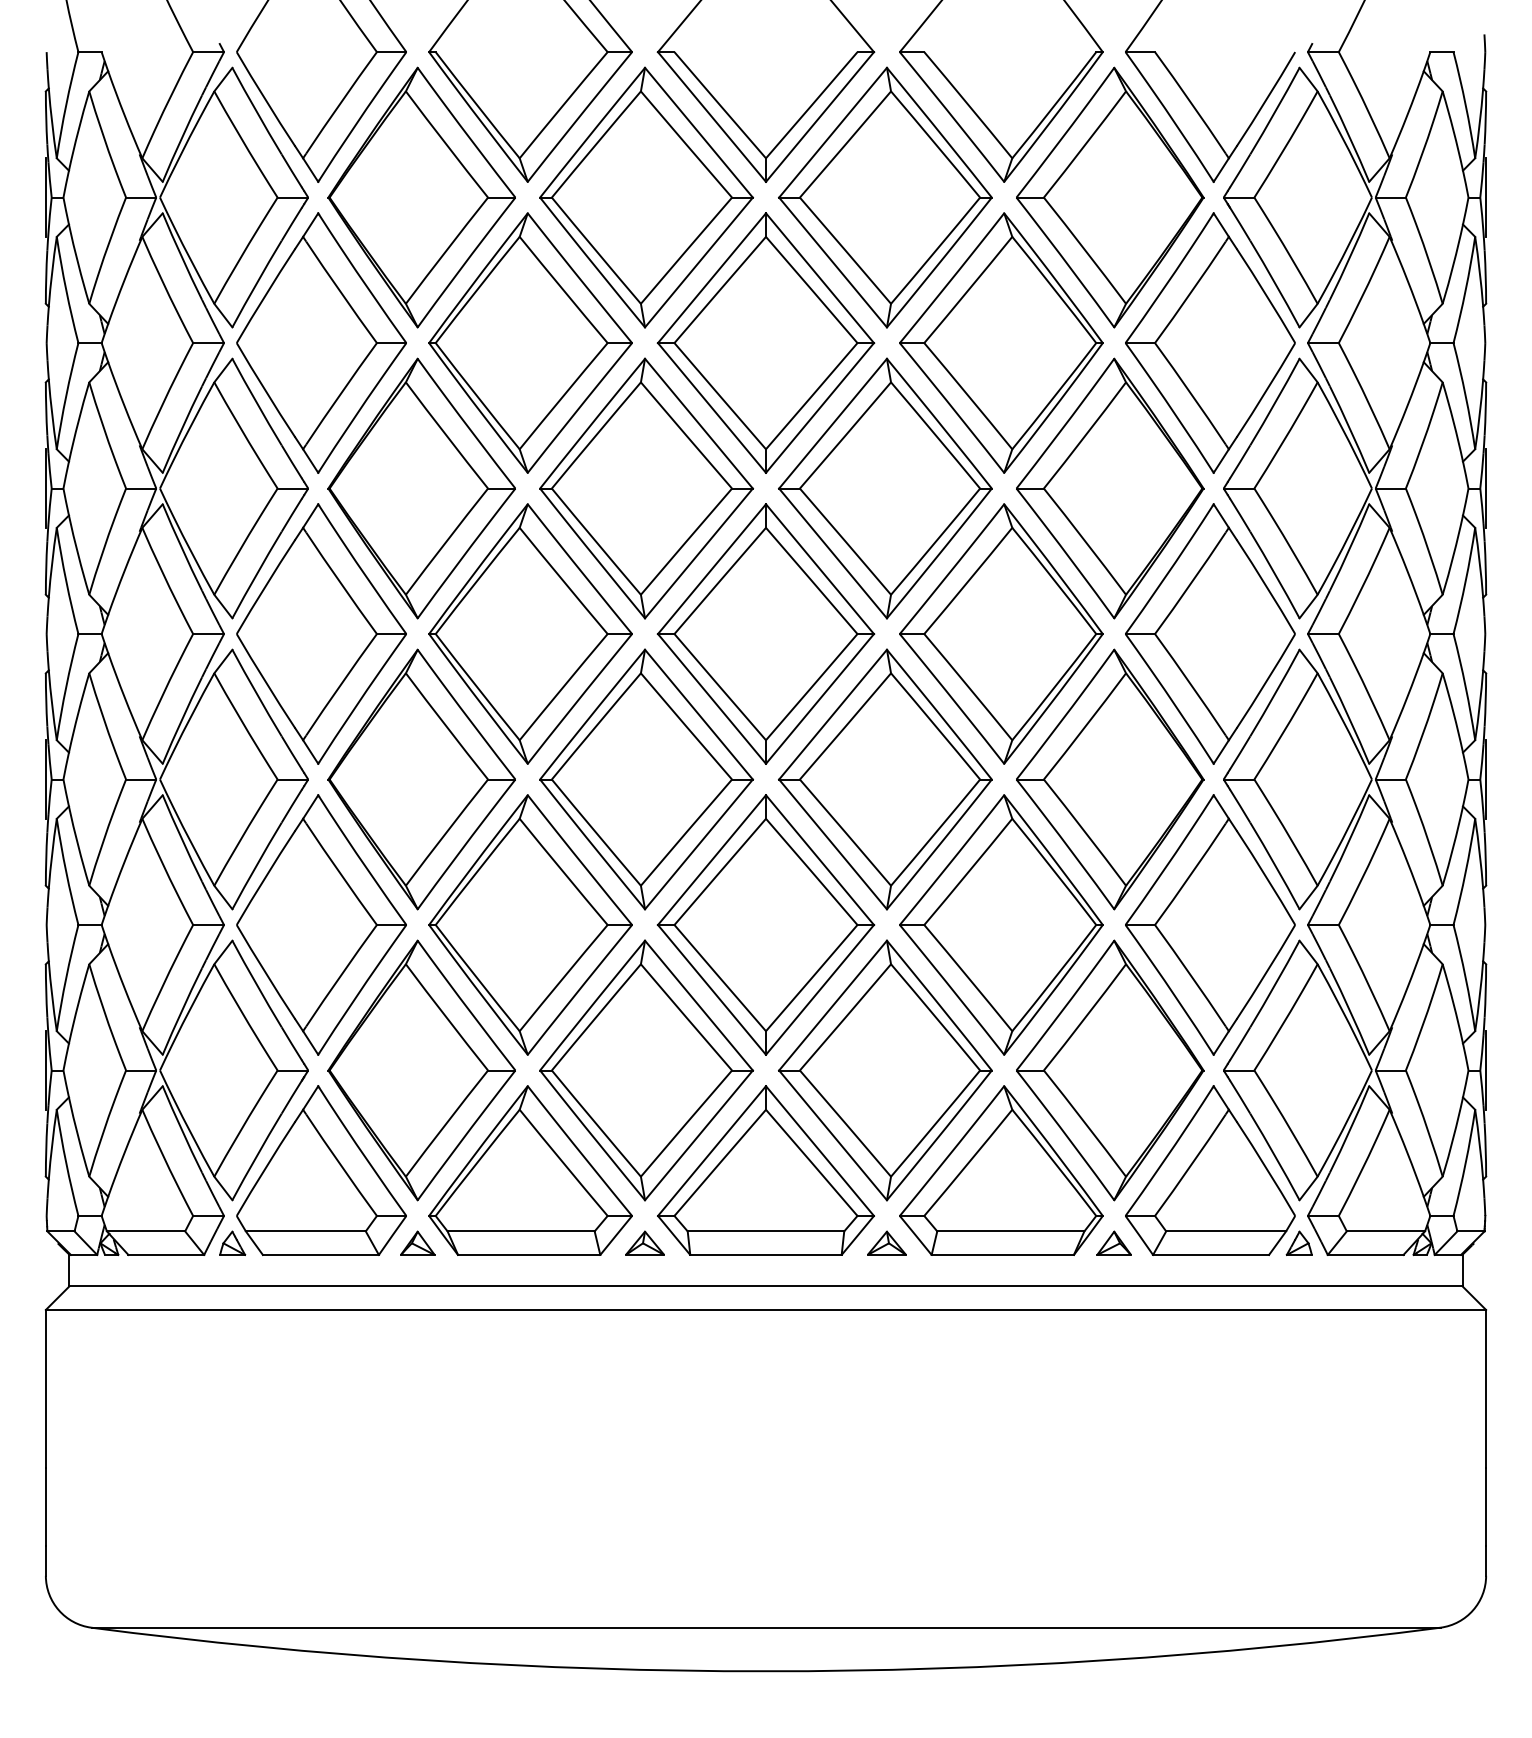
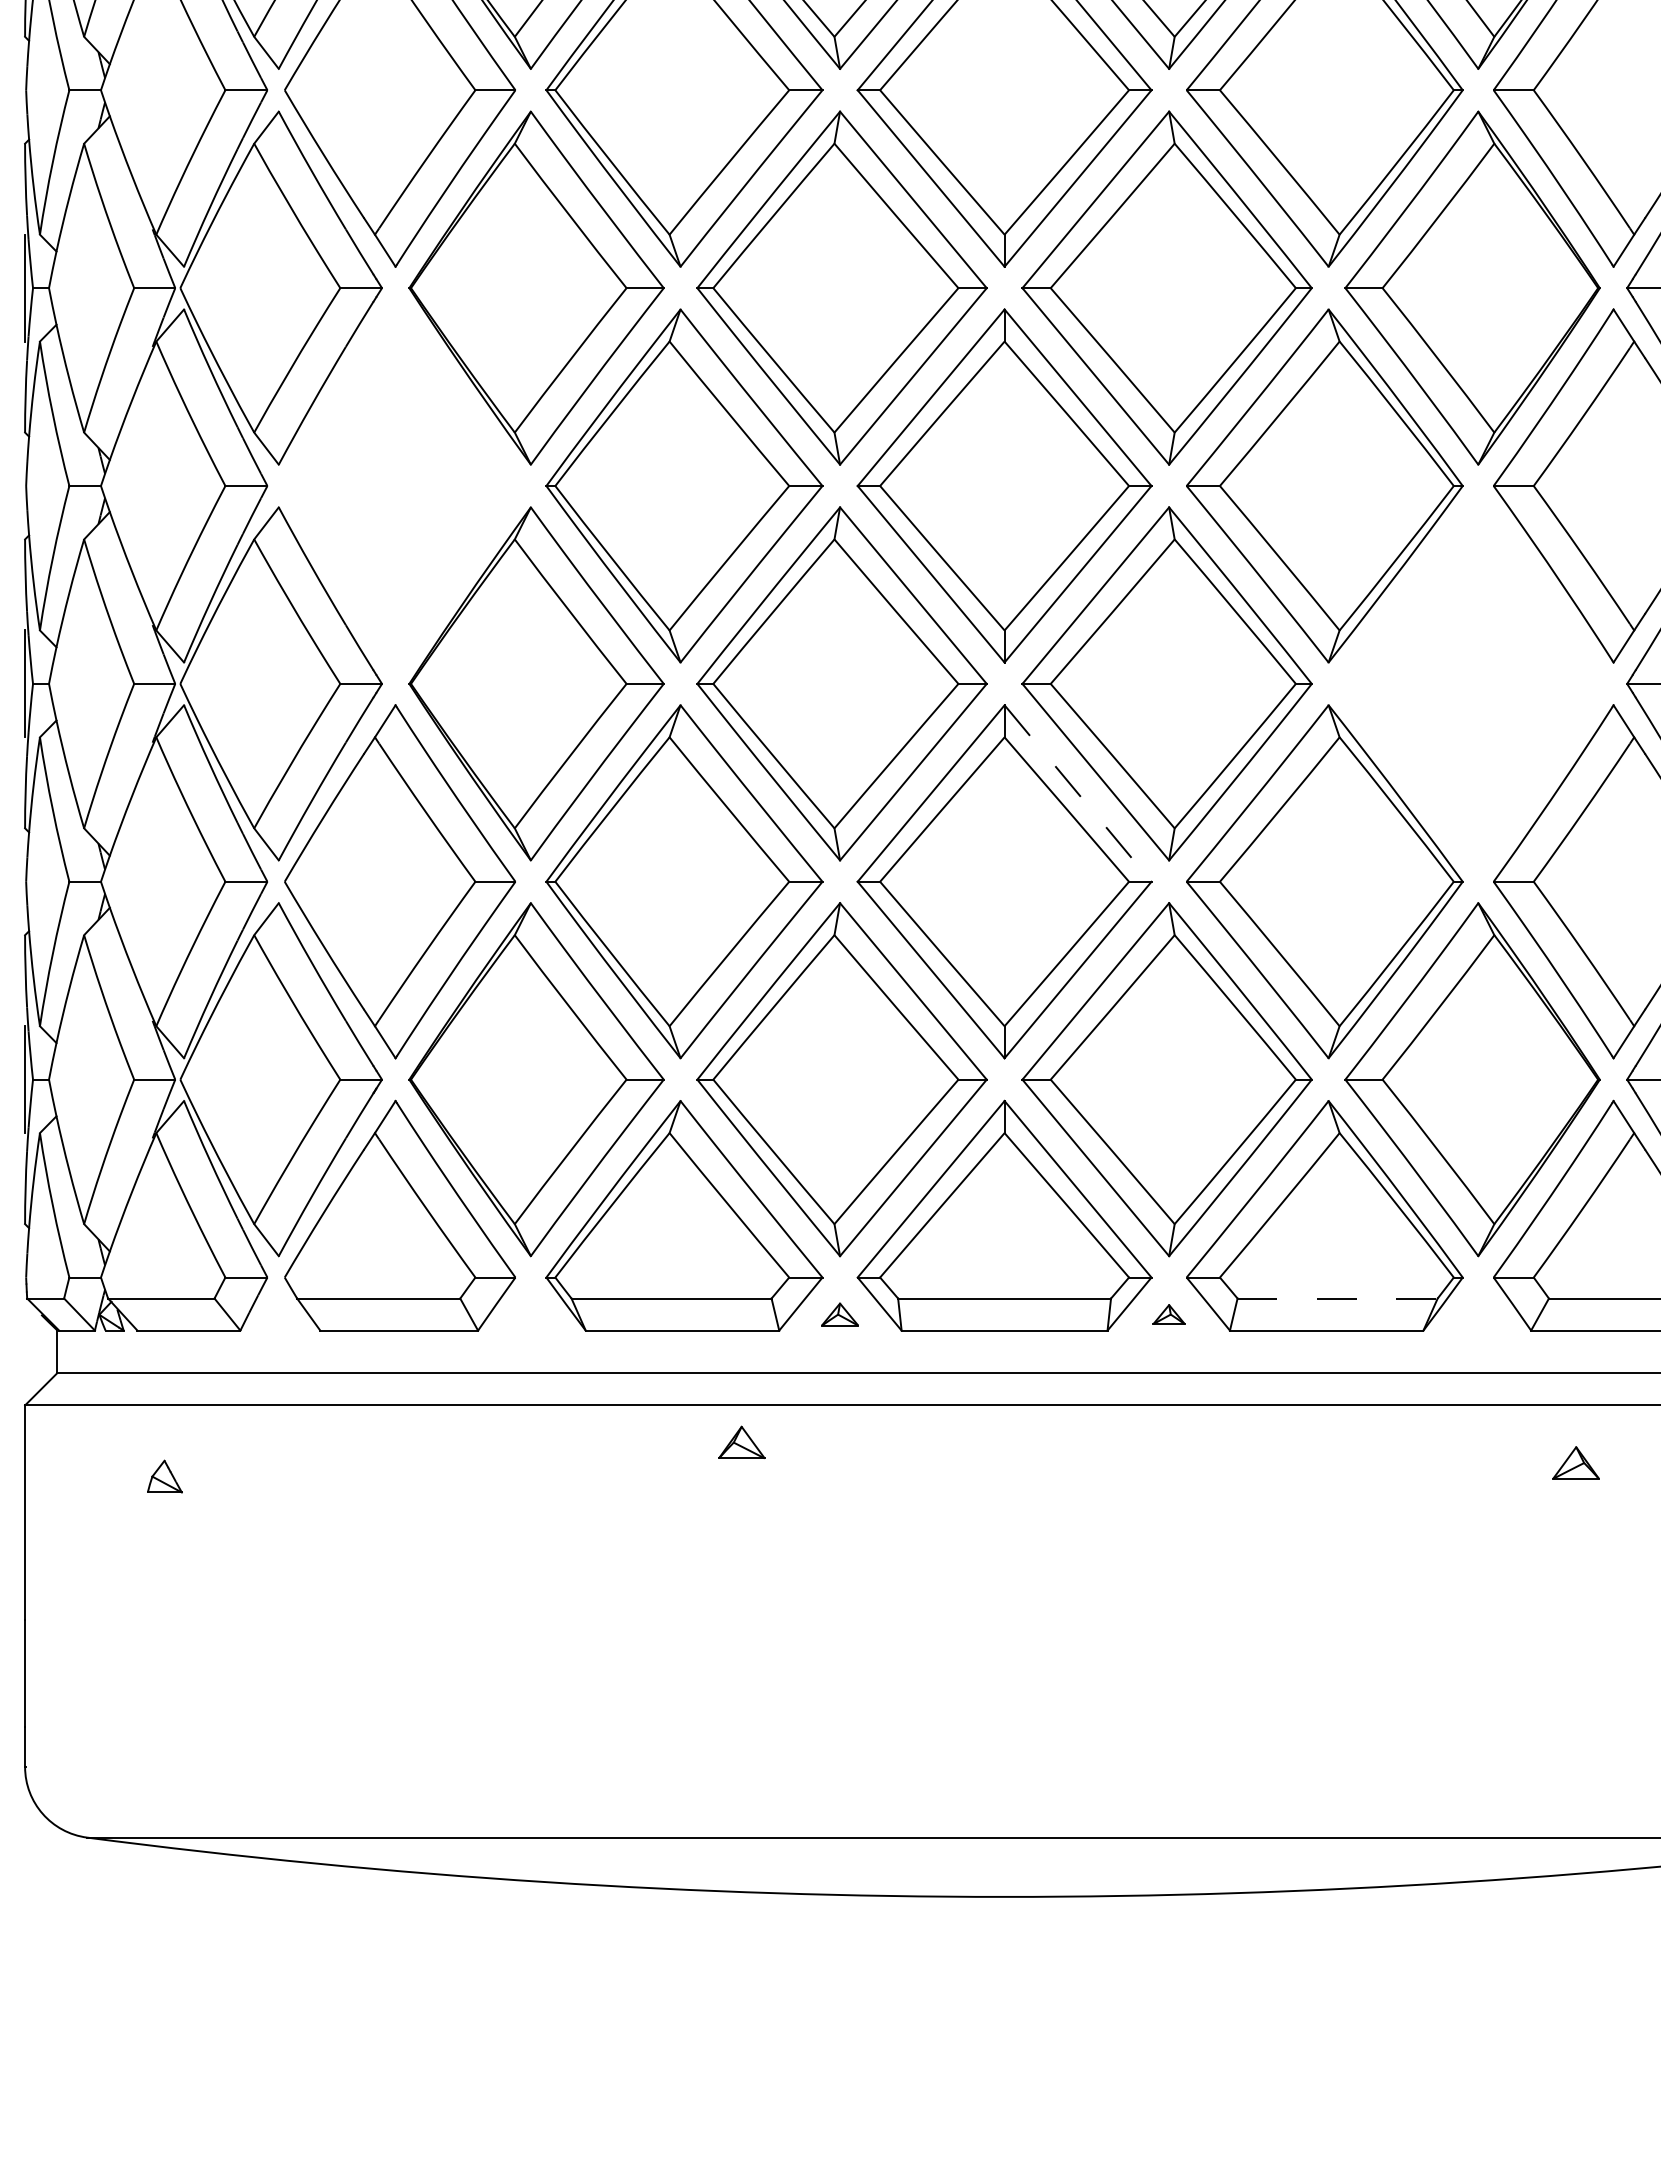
part: (321, 633) -> (399, 485), removed
part: (1110, 779) -> (1473, 683), removed
line: (820, 860) -> (1078, 794), solid -> dashed
line: (1010, 1231) -> (1337, 1298), solid -> dashed
part: (232, 1242) -> (164, 1475), moved
part: (417, 1242) -> (741, 1441), moved
part: (644, 1242) -> (839, 1313), size x0.7
part: (886, 1242) -> (1168, 1313), size x0.6
part: (1113, 1242) -> (1575, 1461), moved

